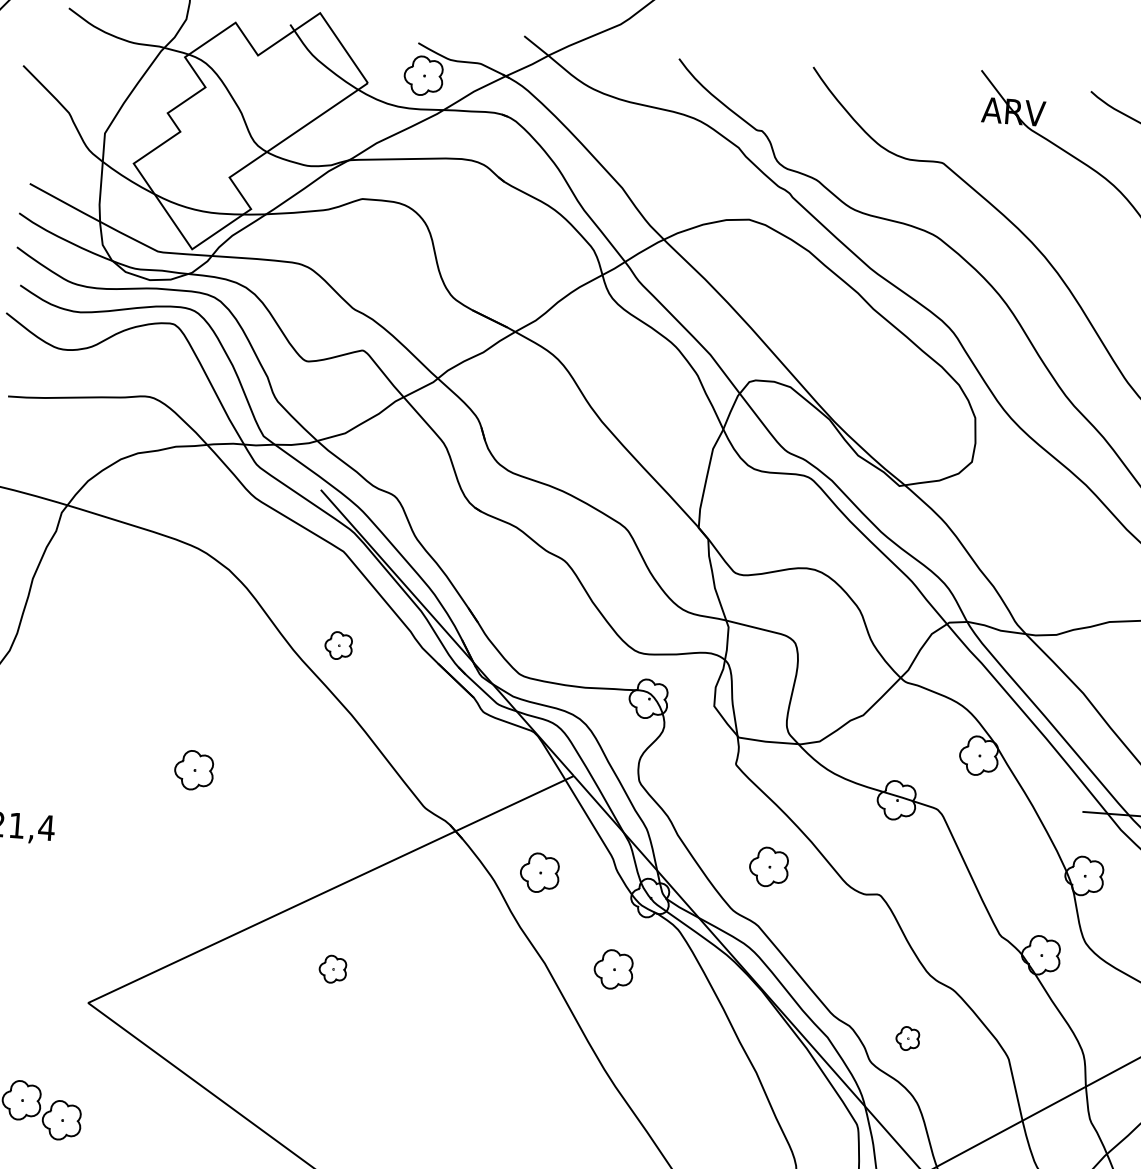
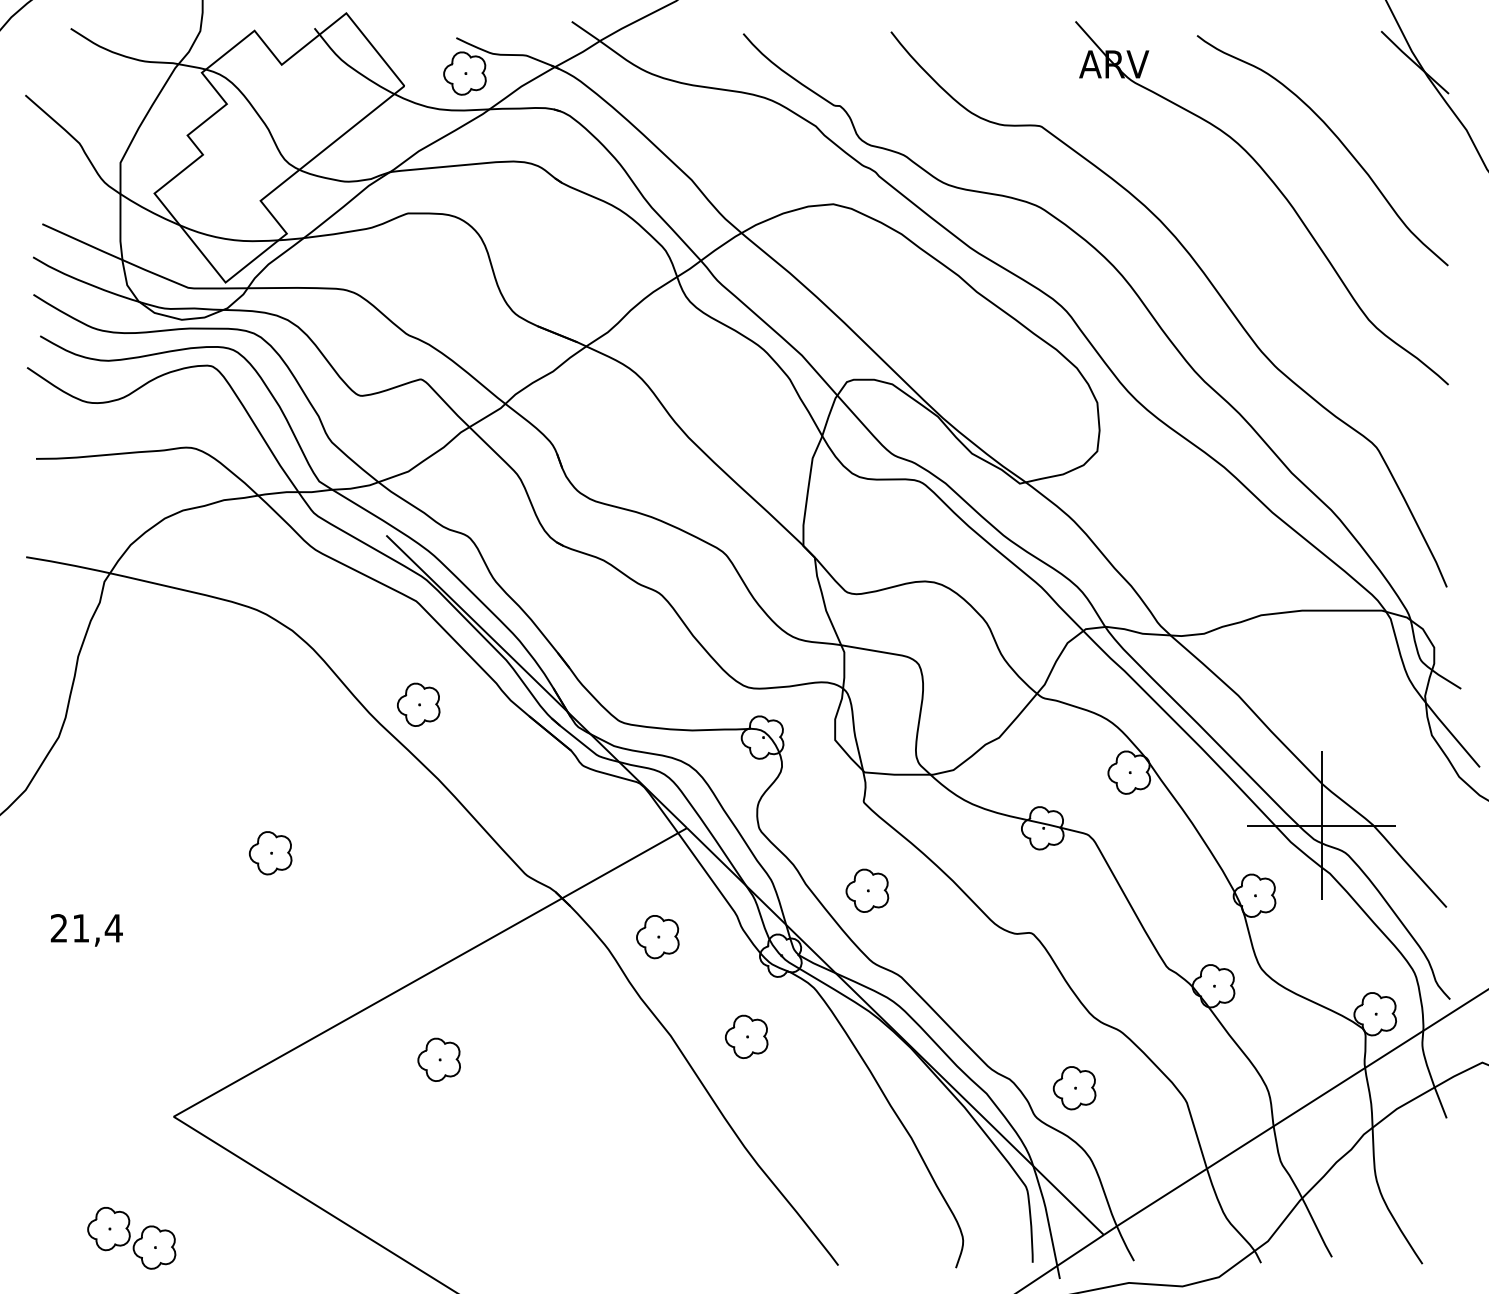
part: (338, 645) -> (418, 704), size x1.43
part: (769, 866) -> (867, 890), moved
part: (332, 969) -> (438, 1059), size x1.43
part: (907, 1038) -> (1074, 1088), size x1.67

